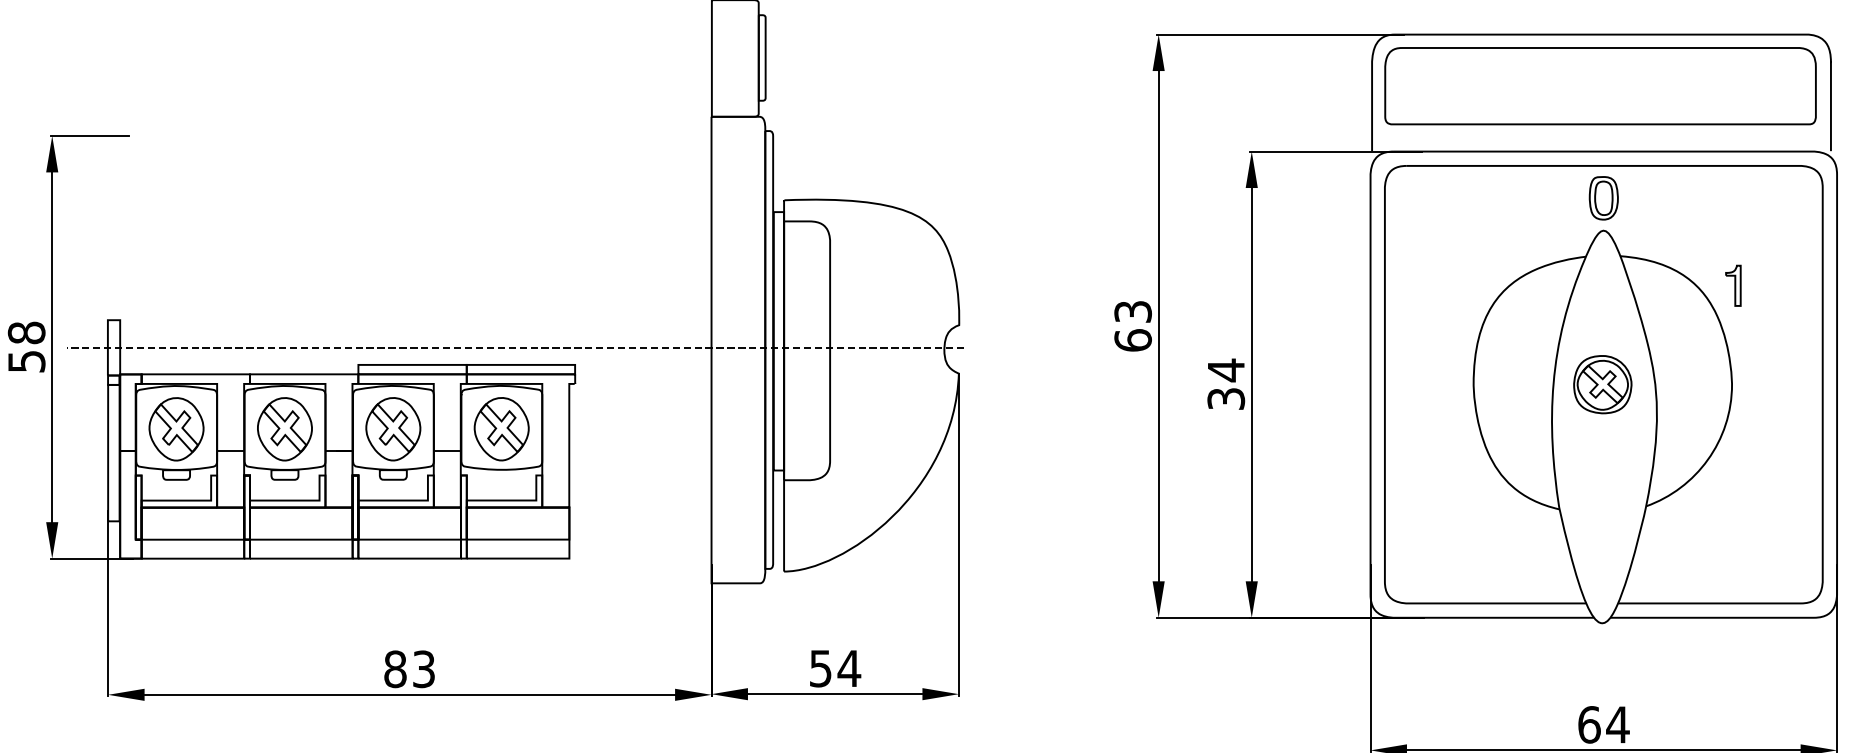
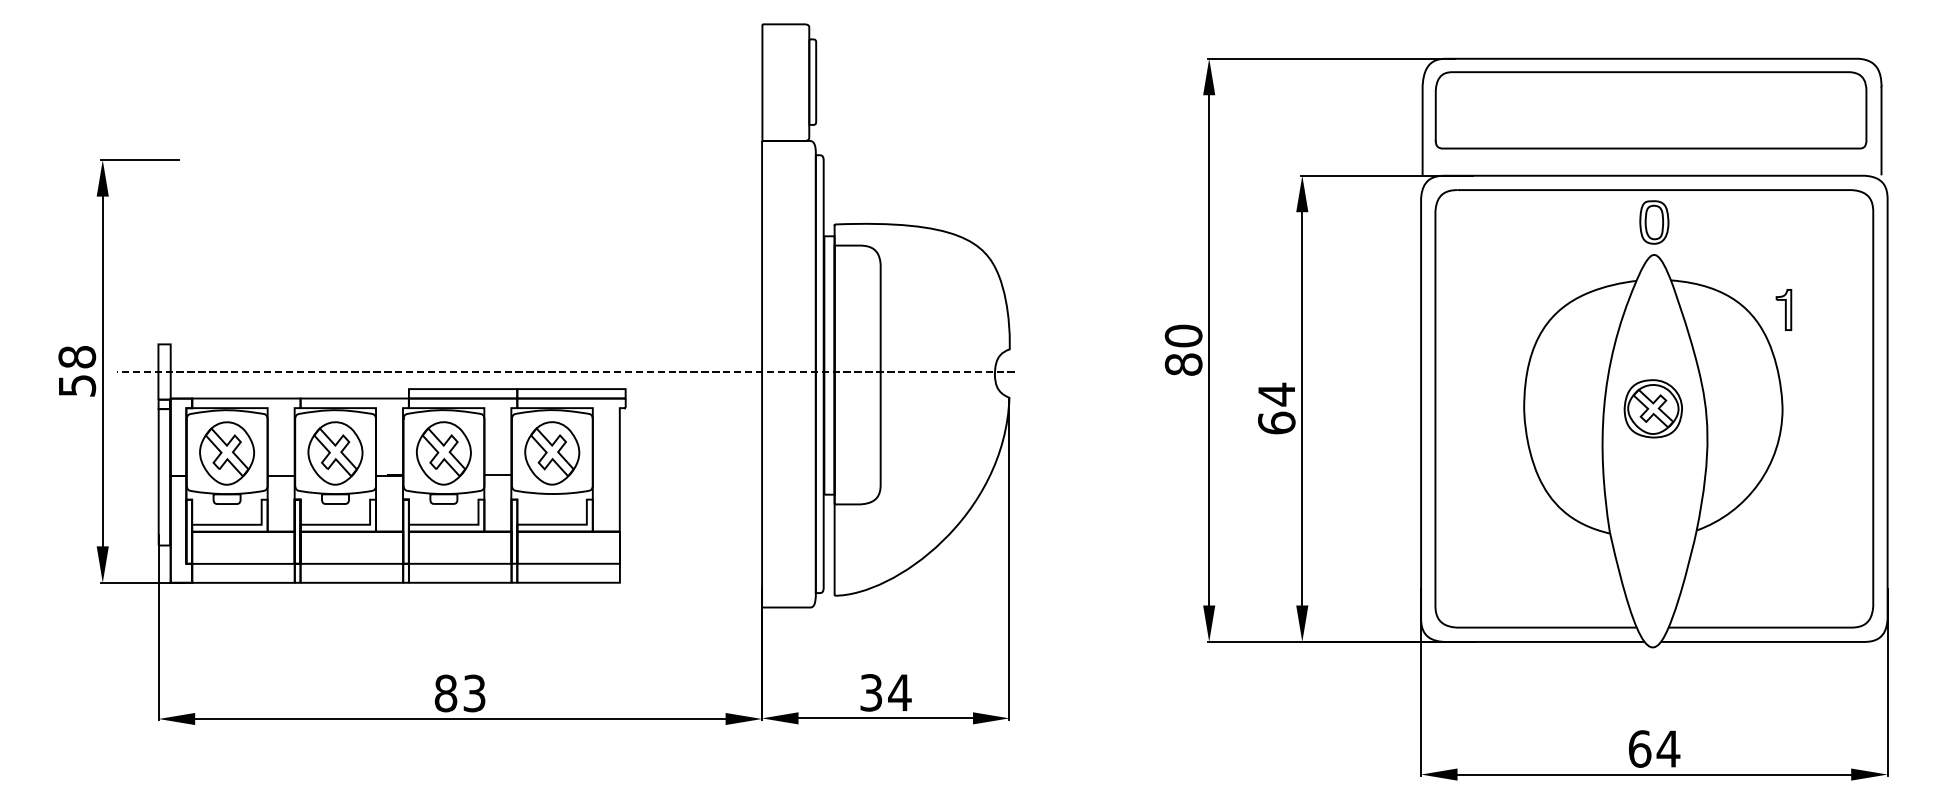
text: (1132, 325) -> (1183, 349), 63 -> 80
text: (1225, 398) -> (1276, 422), 34 -> 64
text: (820, 668) -> (871, 692), 54 -> 34

